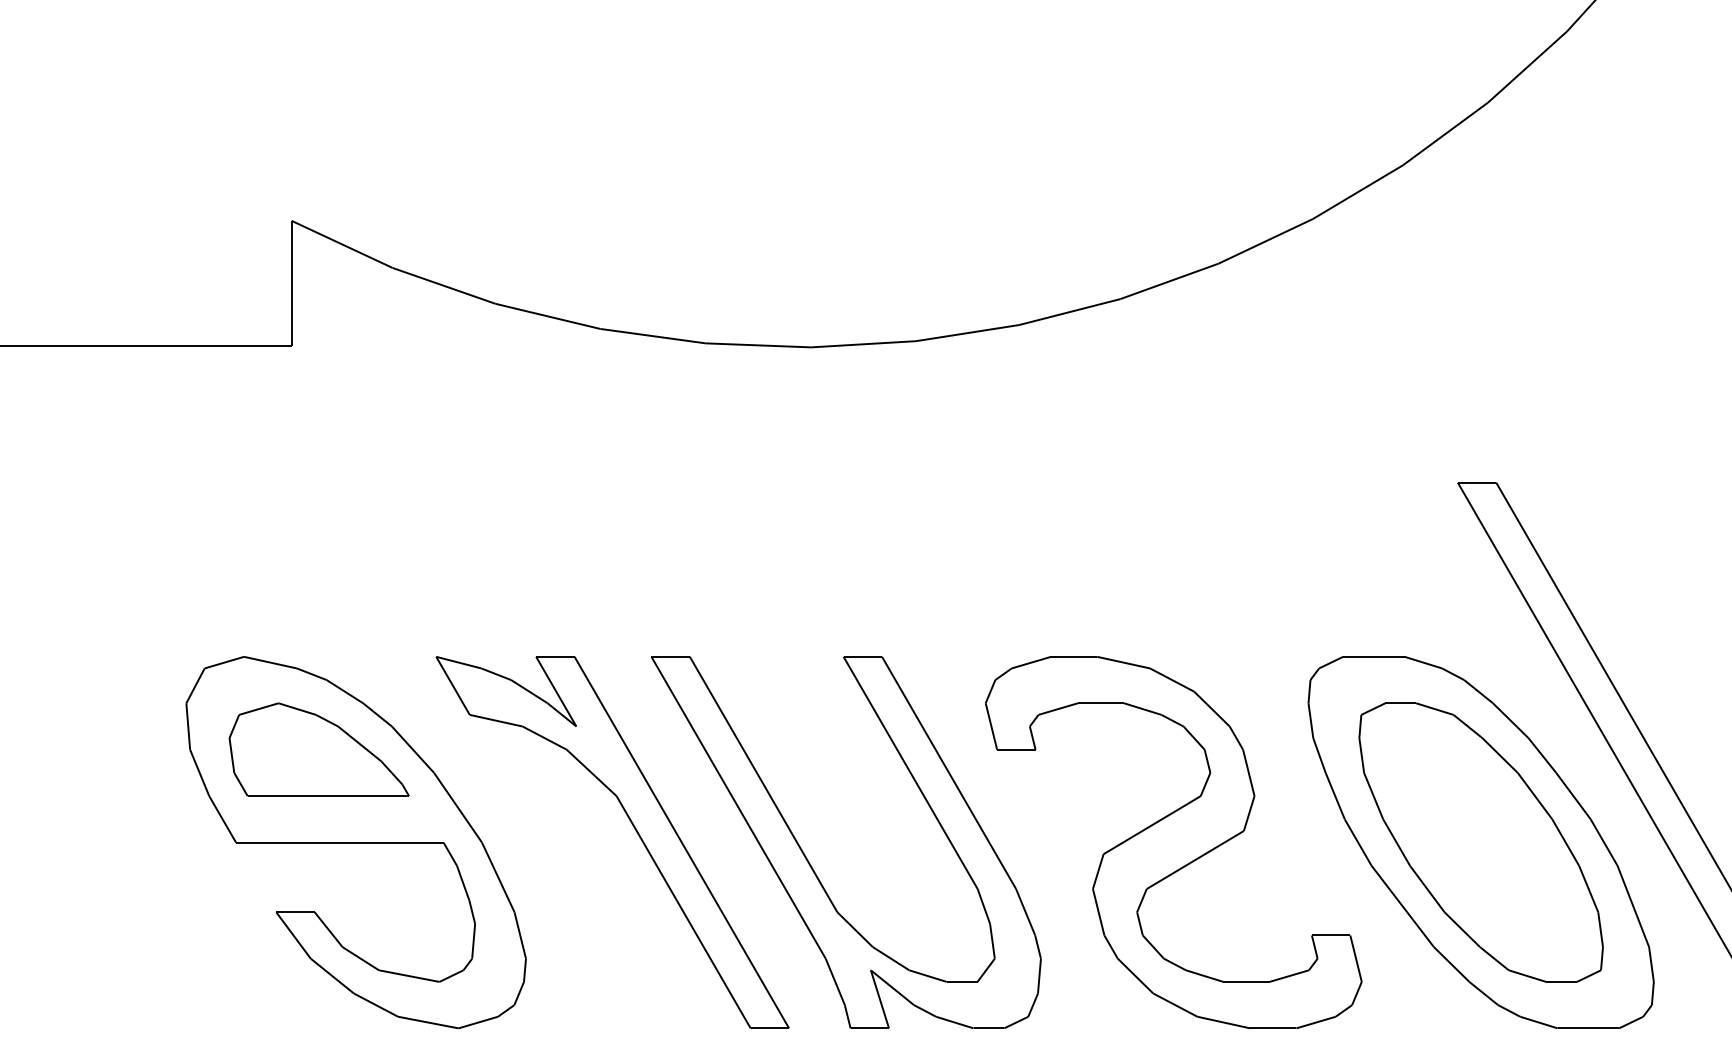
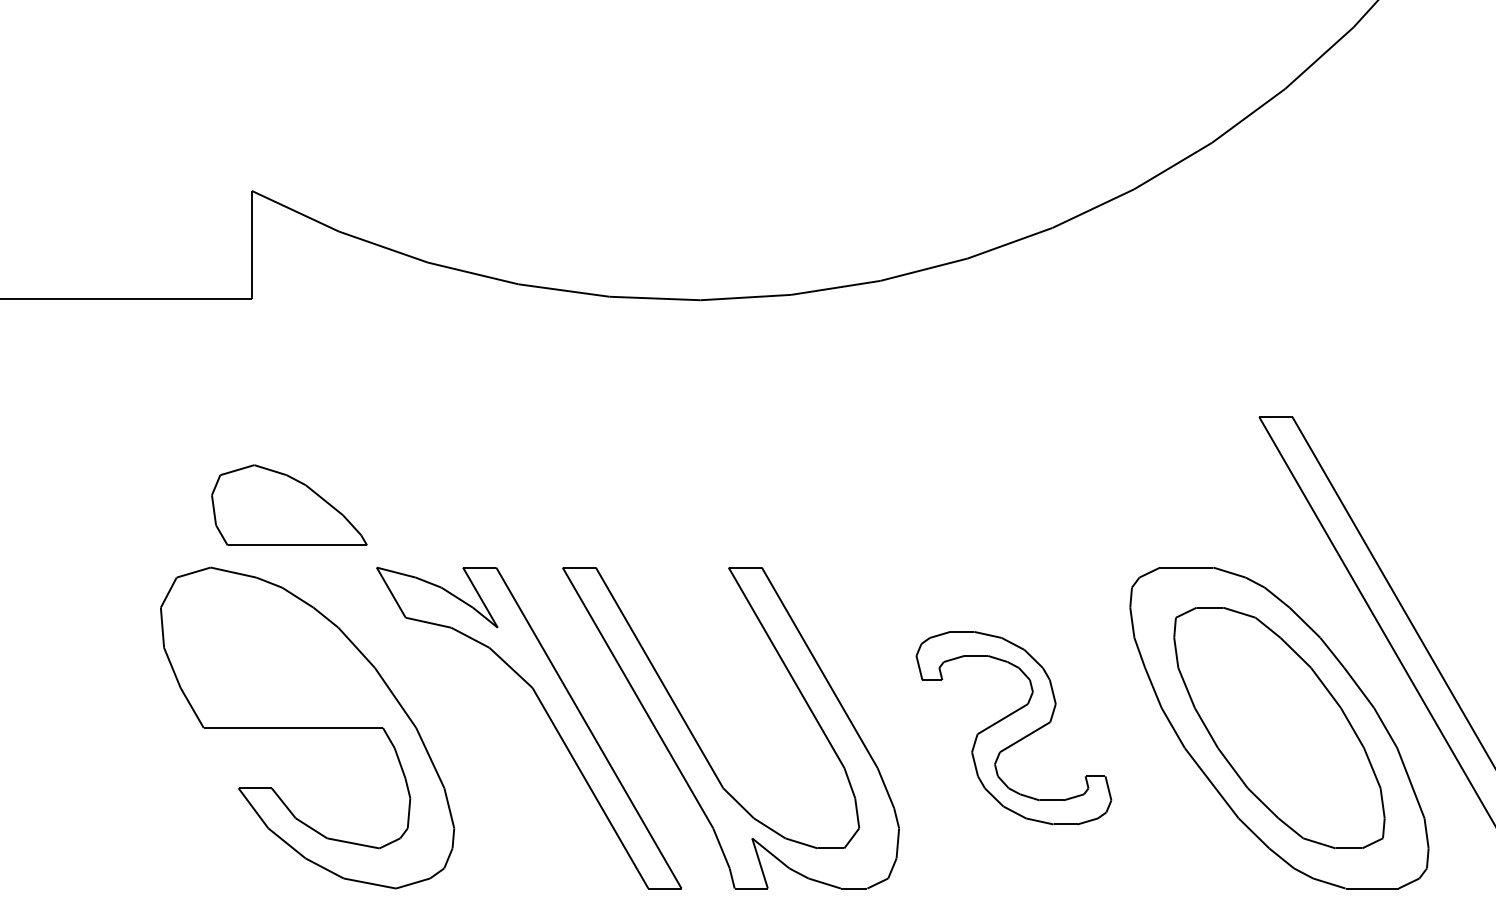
part: (318, 749) -> (288, 505), moved
part: (1173, 842) -> (1013, 727), size x0.6

